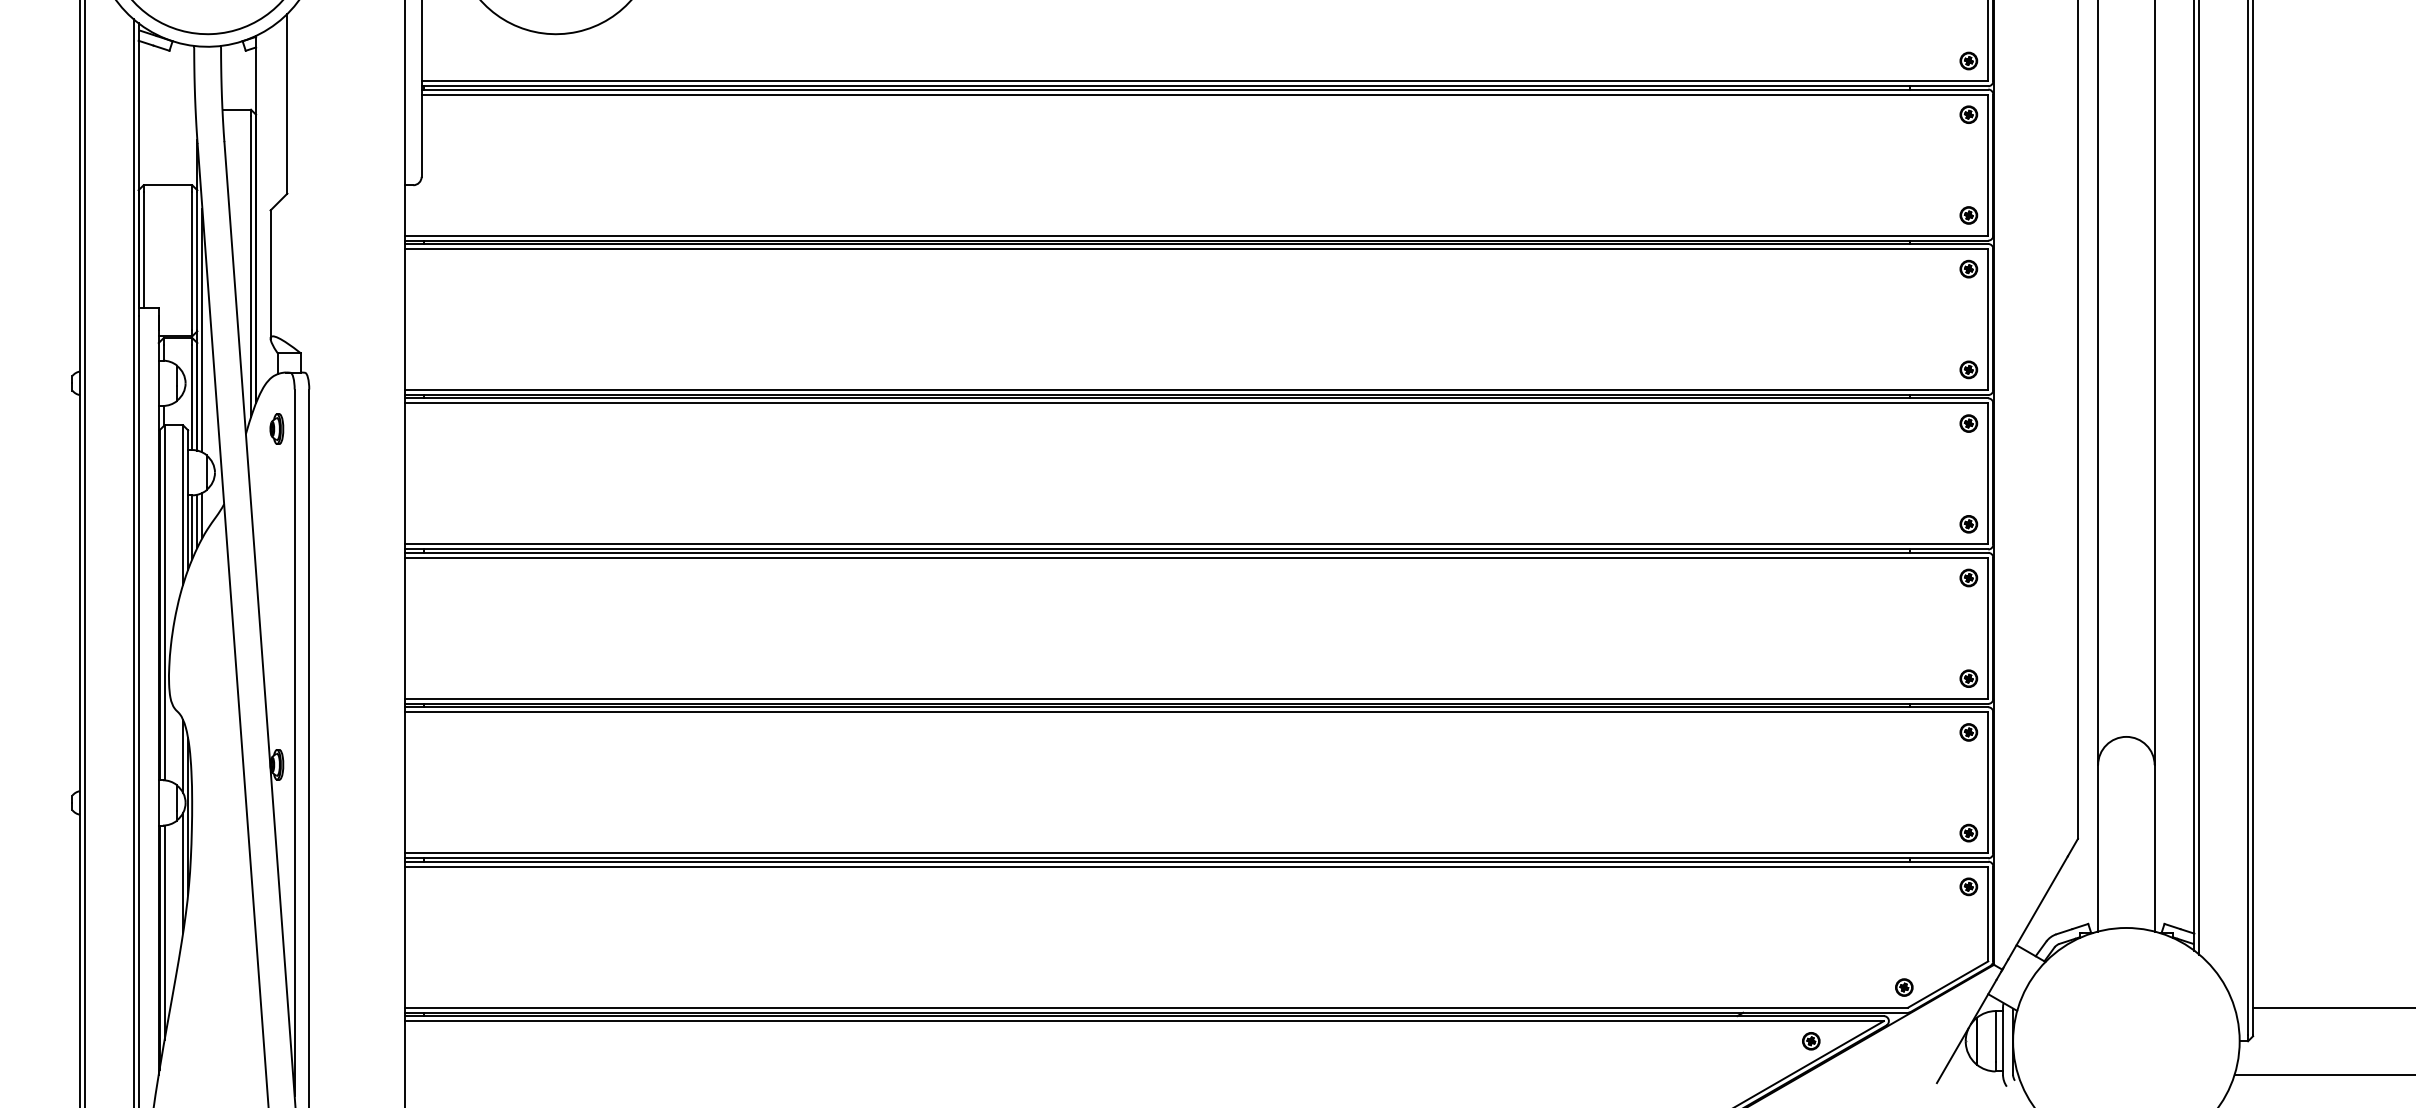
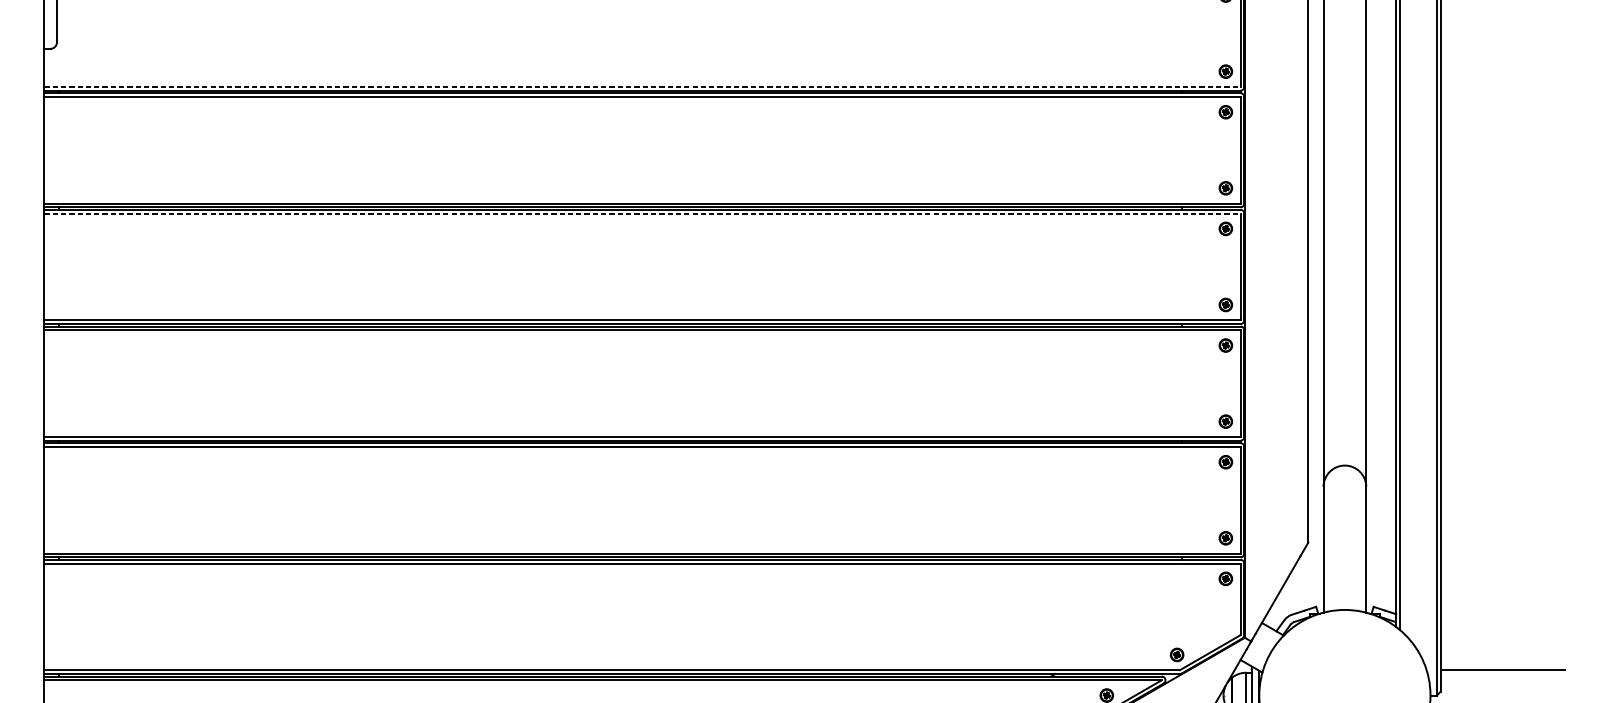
line: (1196, 235) -> (642, 86), solid -> dashed
line: (1196, 403) -> (642, 213), solid -> dashed

